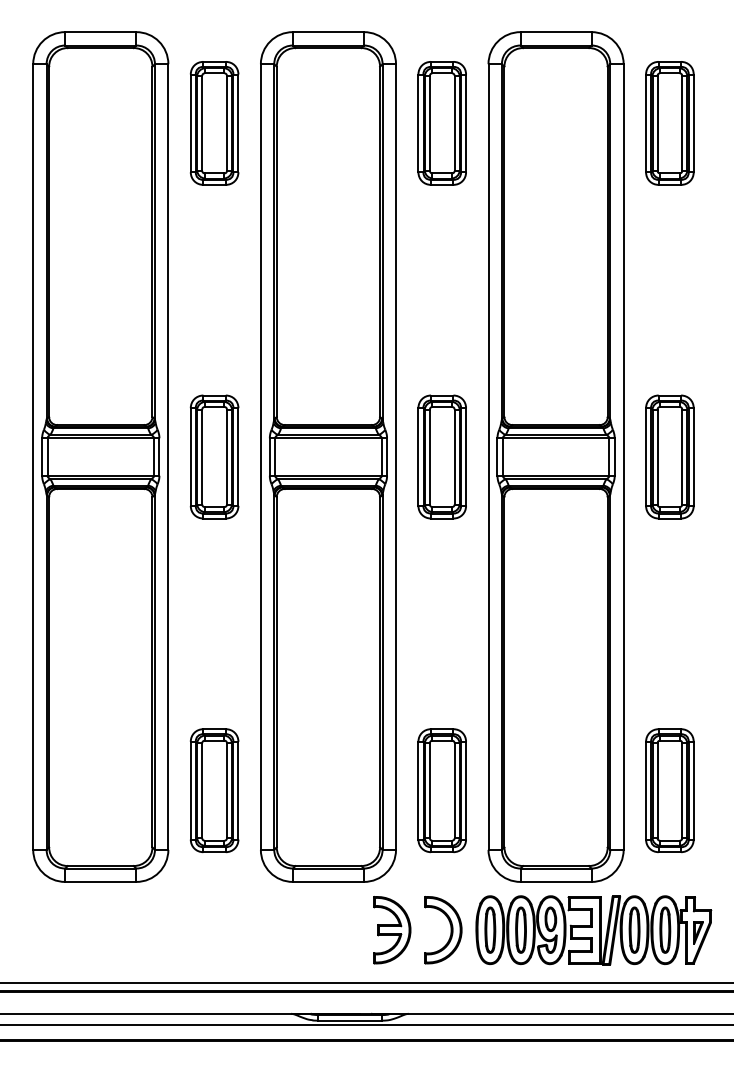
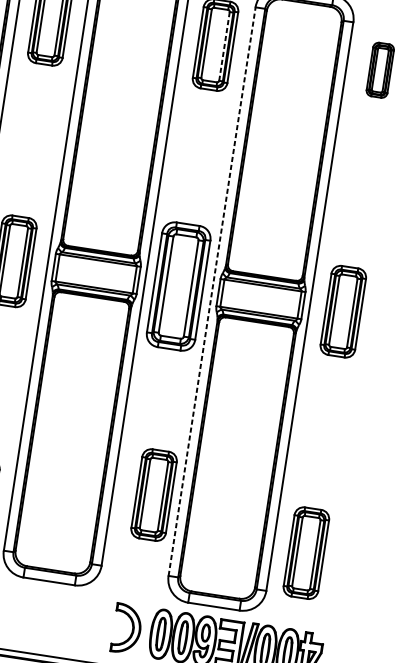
line: (454, 123) -> (224, 46), solid -> dashed
part: (669, 123) -> (379, 70), size x0.6
part: (441, 456) -> (178, 286), size x1.4
line: (488, 457) -> (212, 291), solid -> dashed
part: (441, 790) -> (153, 494), moved
part: (392, 930) -> (90, 623), removed

